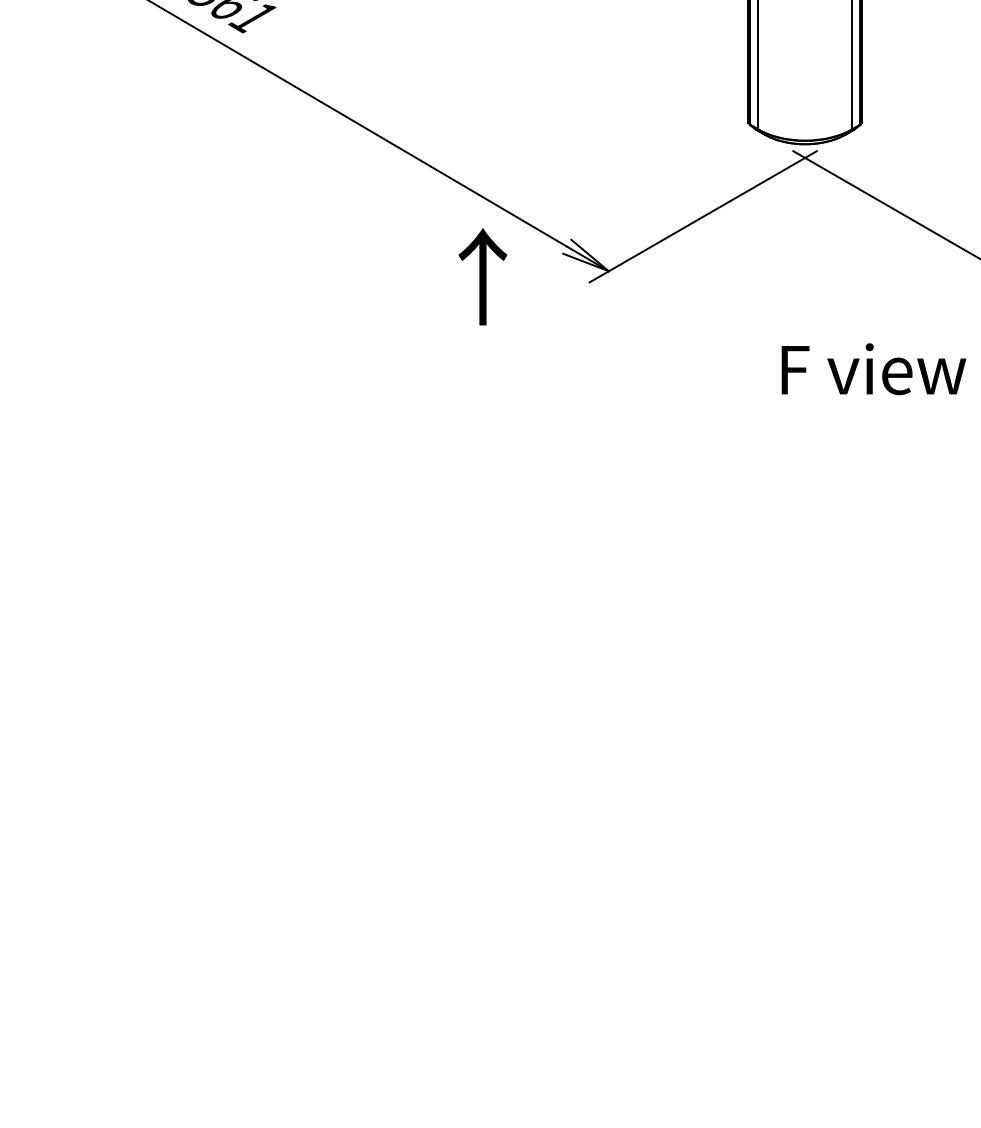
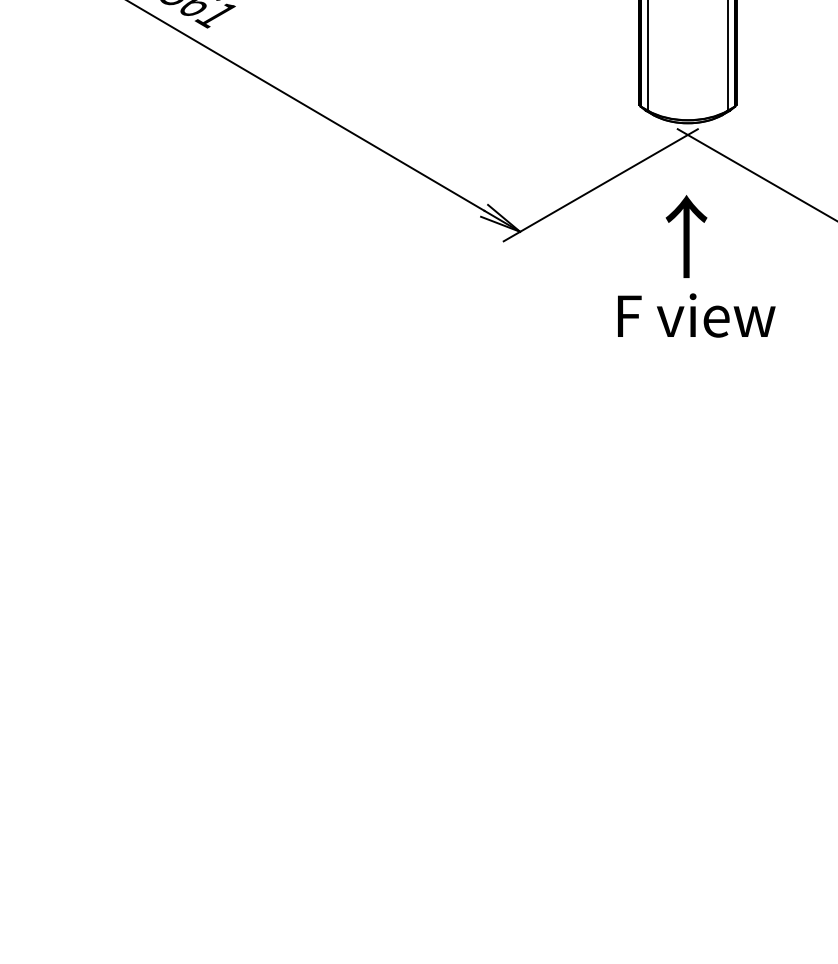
text: (482, 276) -> (686, 236), moved
text: (873, 369) -> (696, 315), moved

